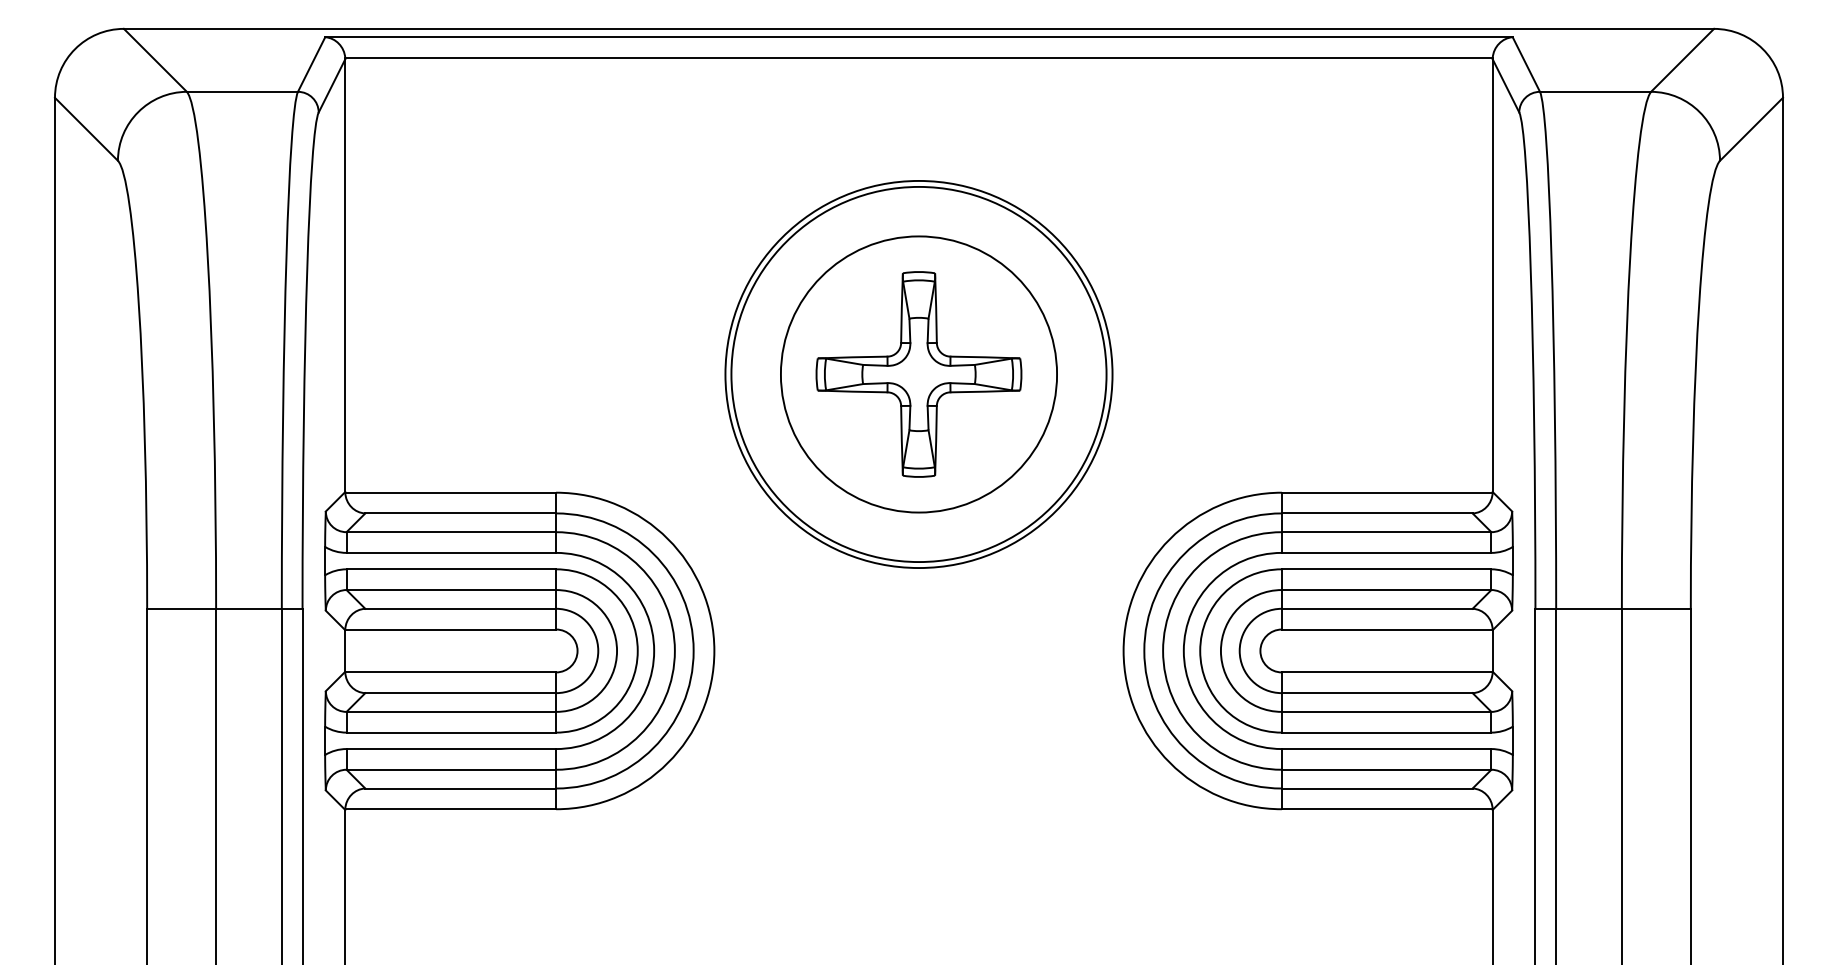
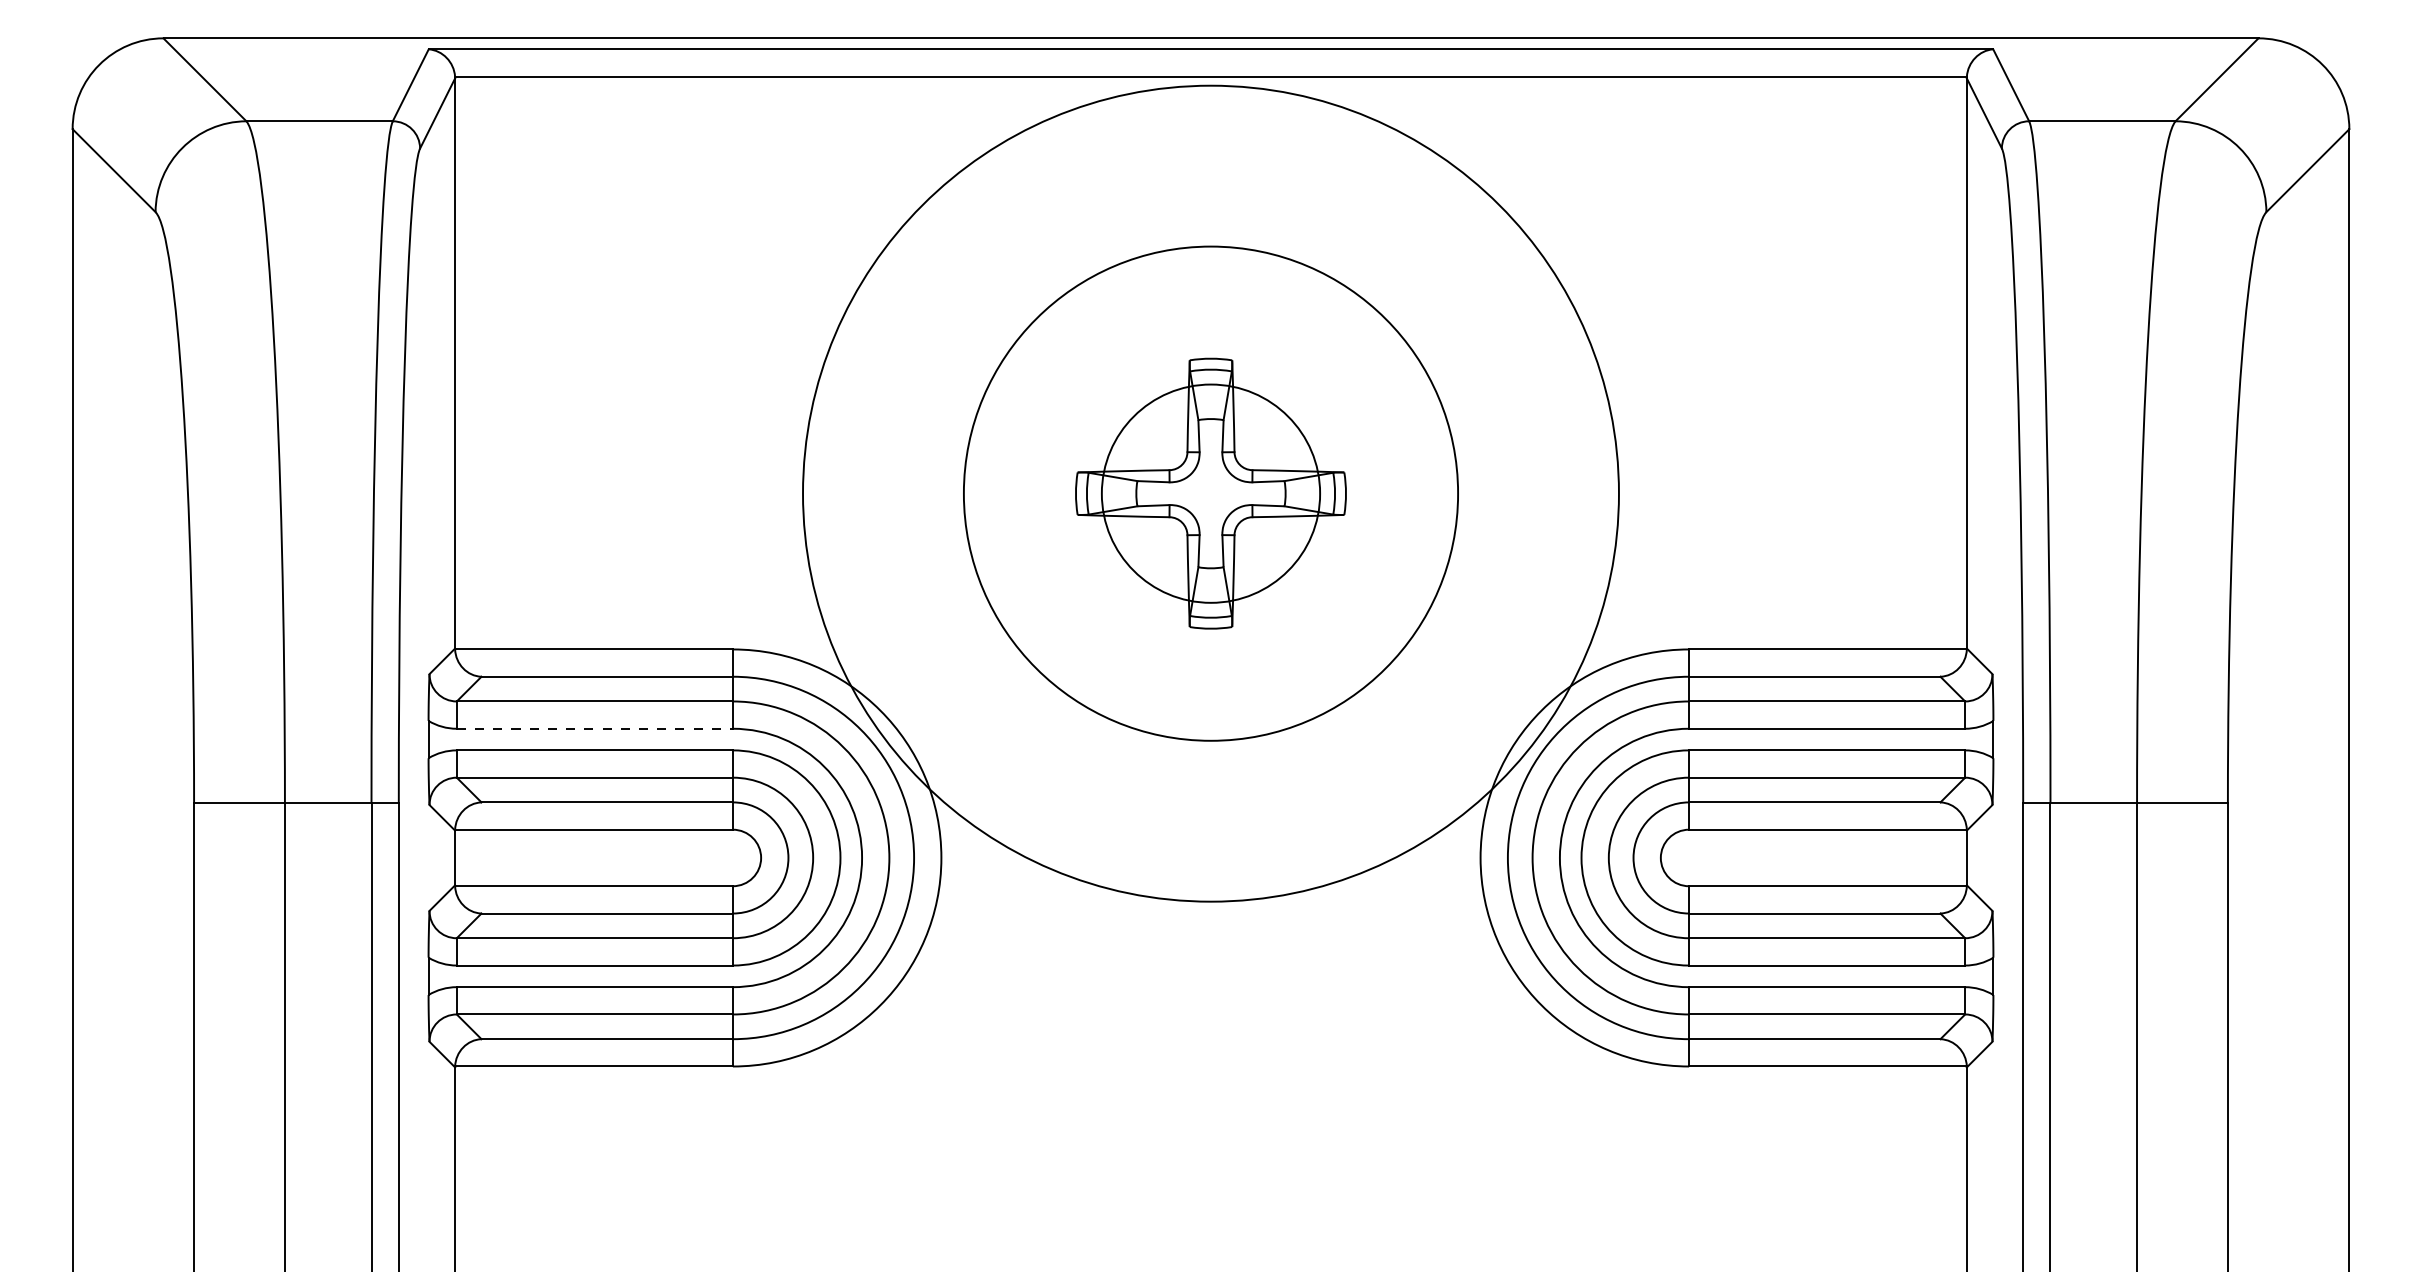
circle: (918, 374) -> (1210, 493), size x0.6
circle: (918, 374) -> (1210, 493), size x1.6
line: (451, 552) -> (595, 728), solid -> dashed

